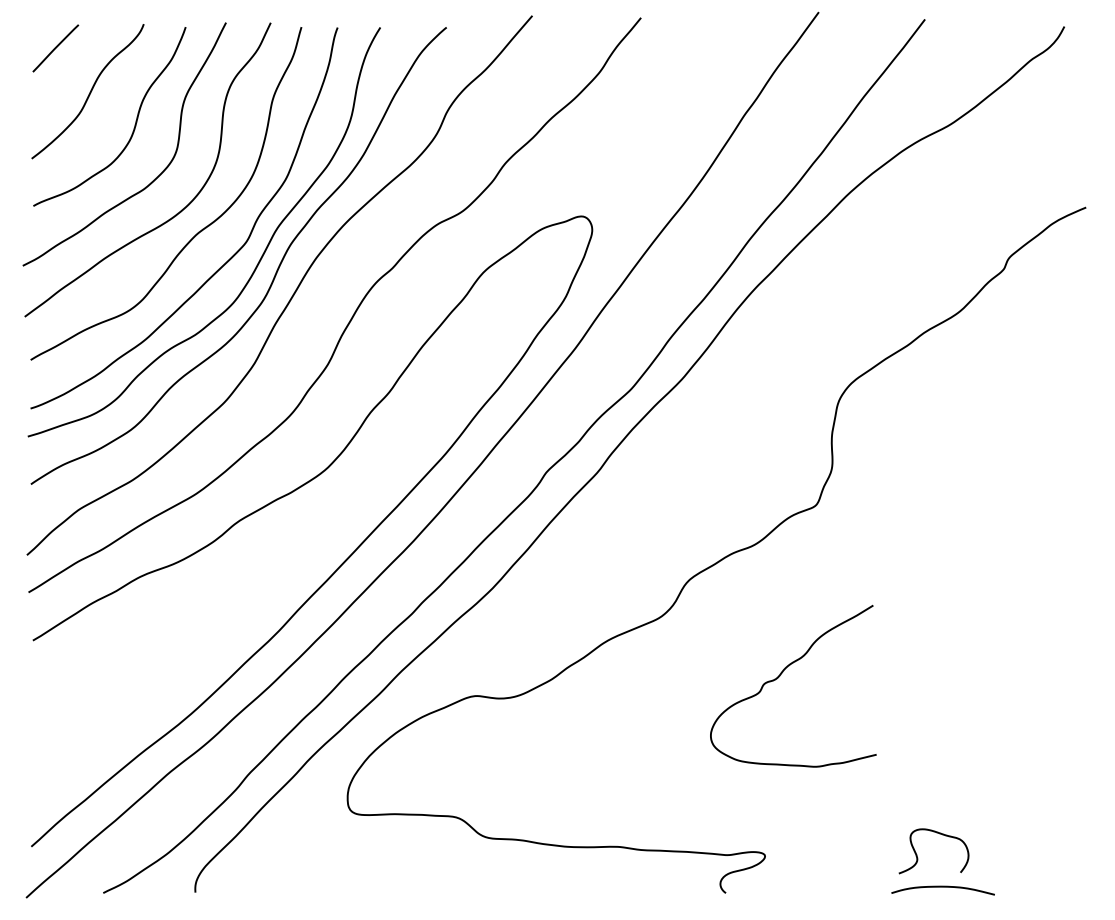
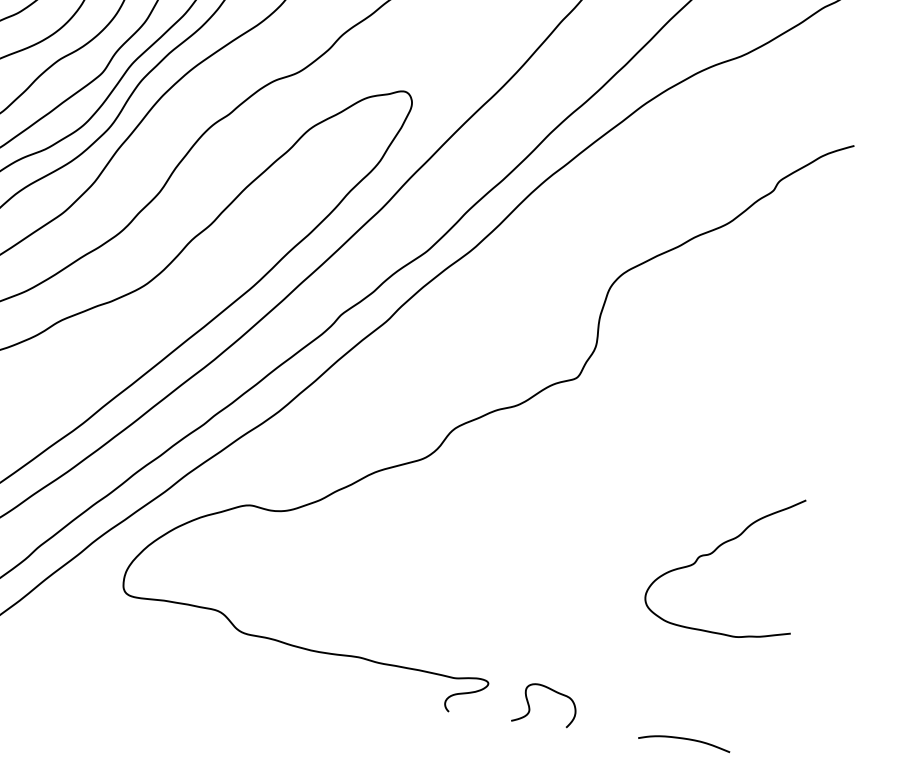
curve: (780, 676) -> (714, 552), moved
curve: (917, 854) -> (530, 706), moved
curve: (942, 887) -> (684, 739), moved

